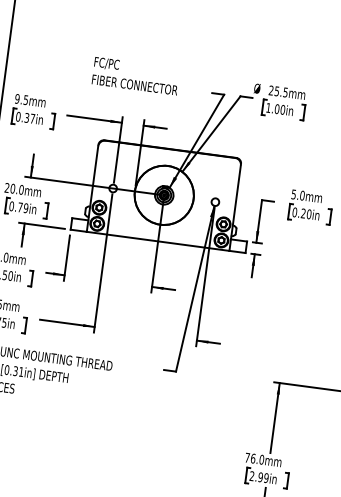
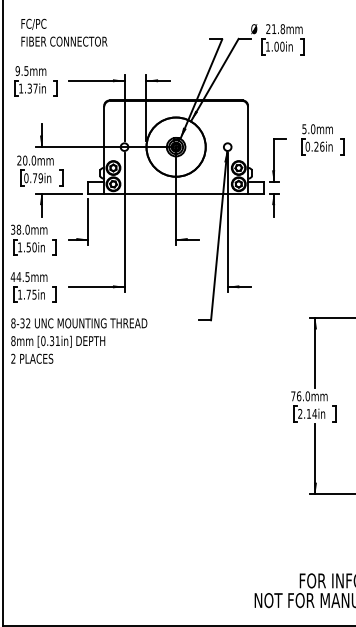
text: (136, 75) -> (64, 32), moved
text: (281, 92) -> (278, 29), 25.5mm -> 21.8mm
text: (17, 116) -> (20, 88), 0.37in -> 1.37in
text: (309, 214) -> (322, 146), 0.20in -> 0.26in
text: (263, 477) -> (311, 413), 2.99in -> 2.14in

